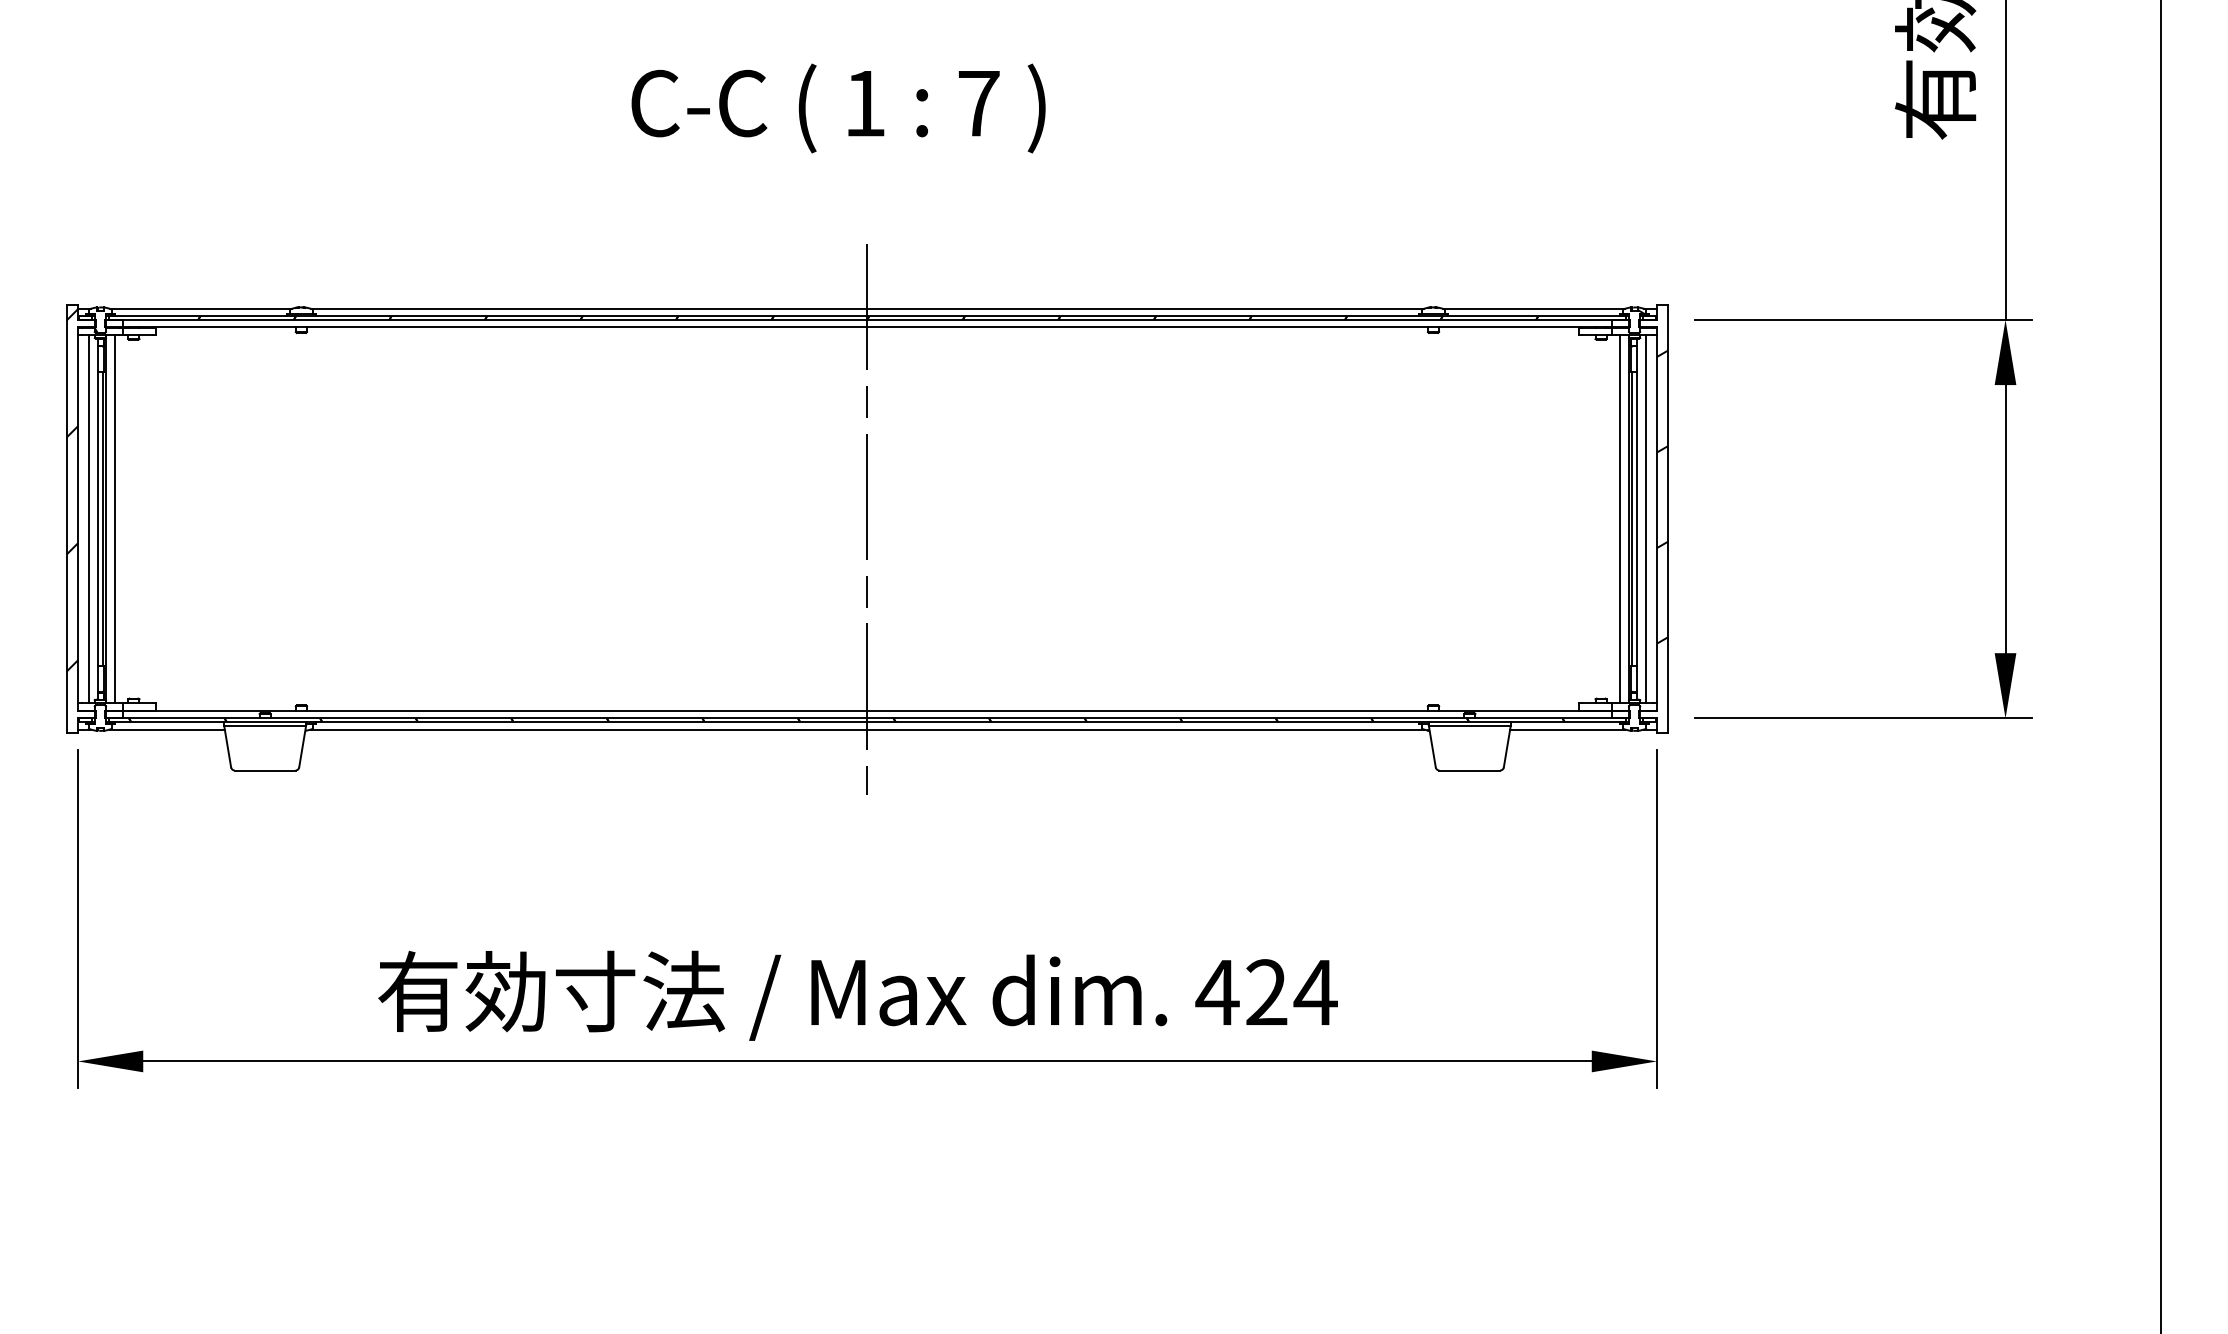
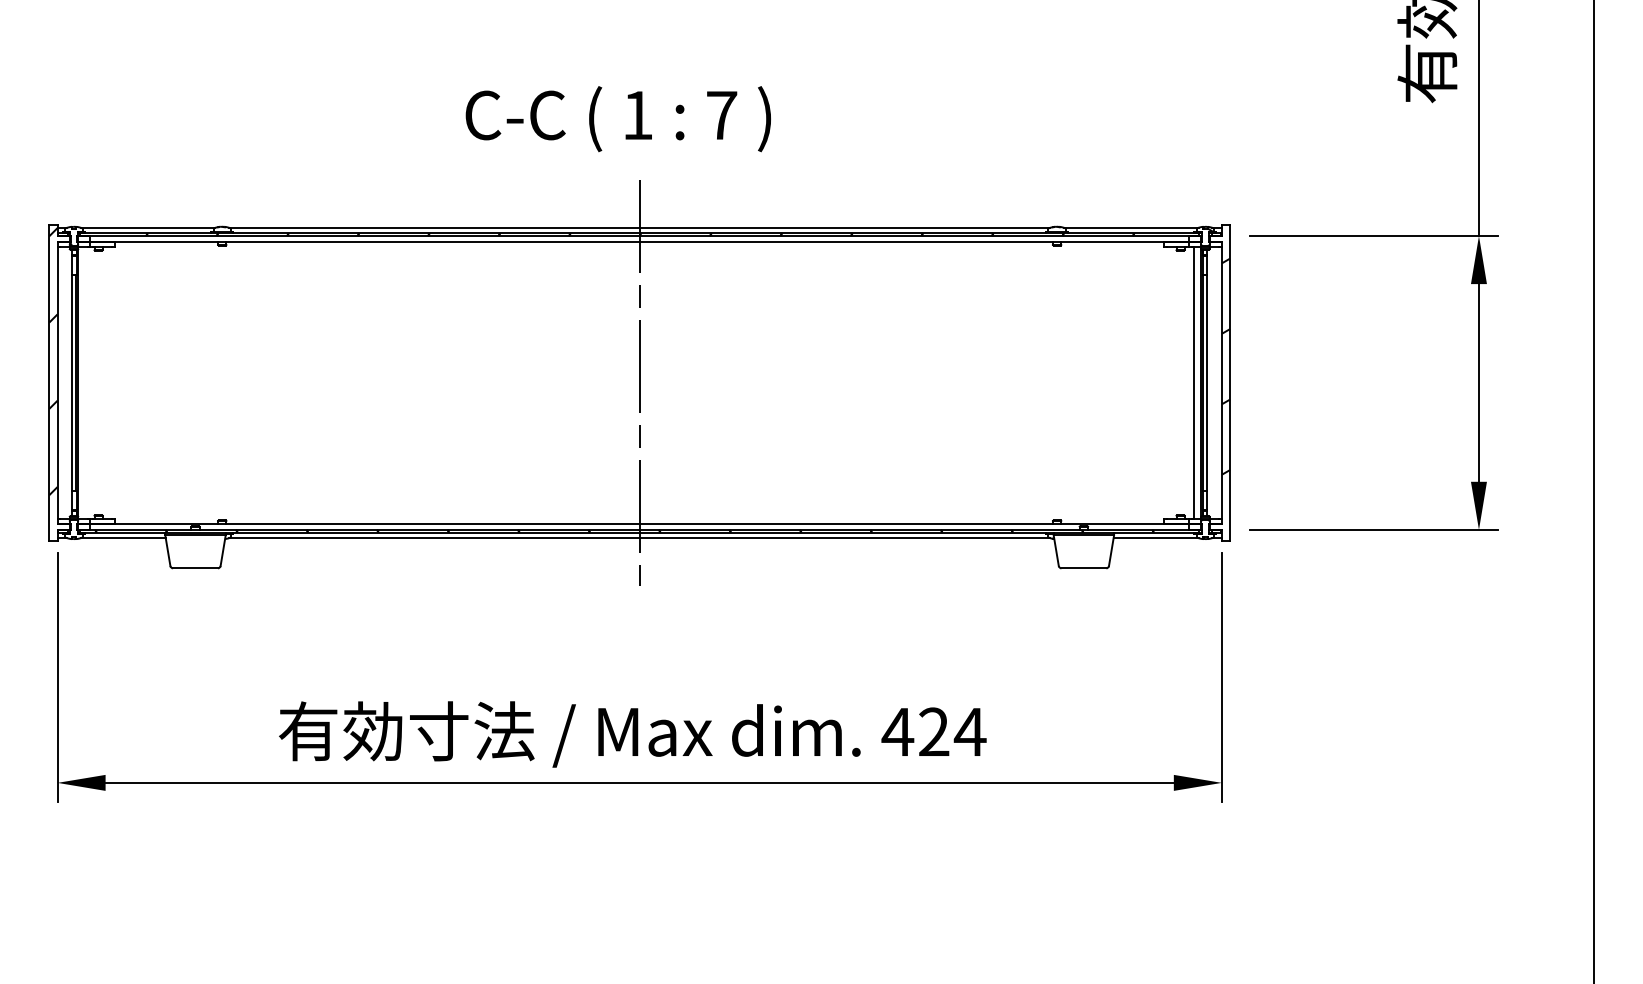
text: (837, 109) -> (617, 119), moved
line: (88, 518) -> (65, 382), removed
line: (114, 518) -> (84, 382), removed
line: (1645, 518) -> (1213, 382), removed

